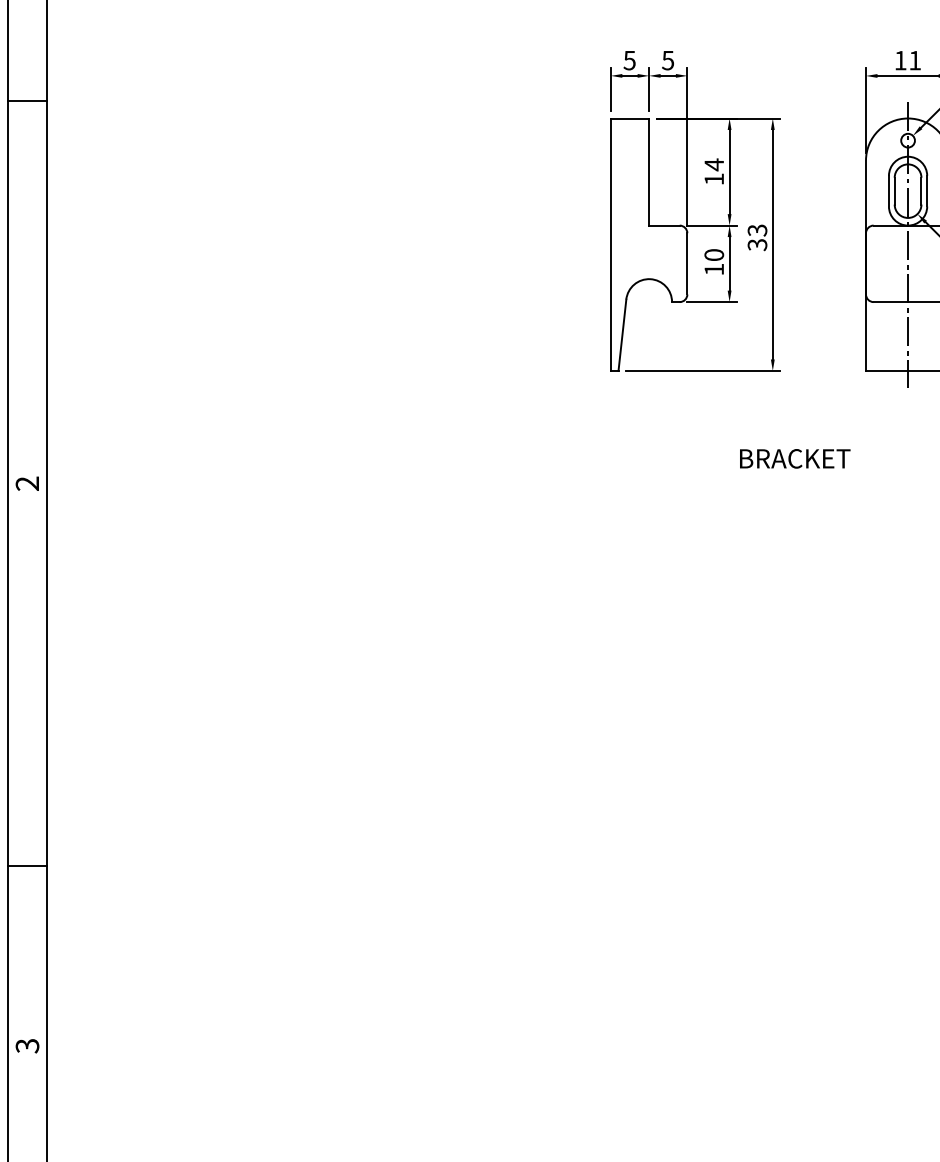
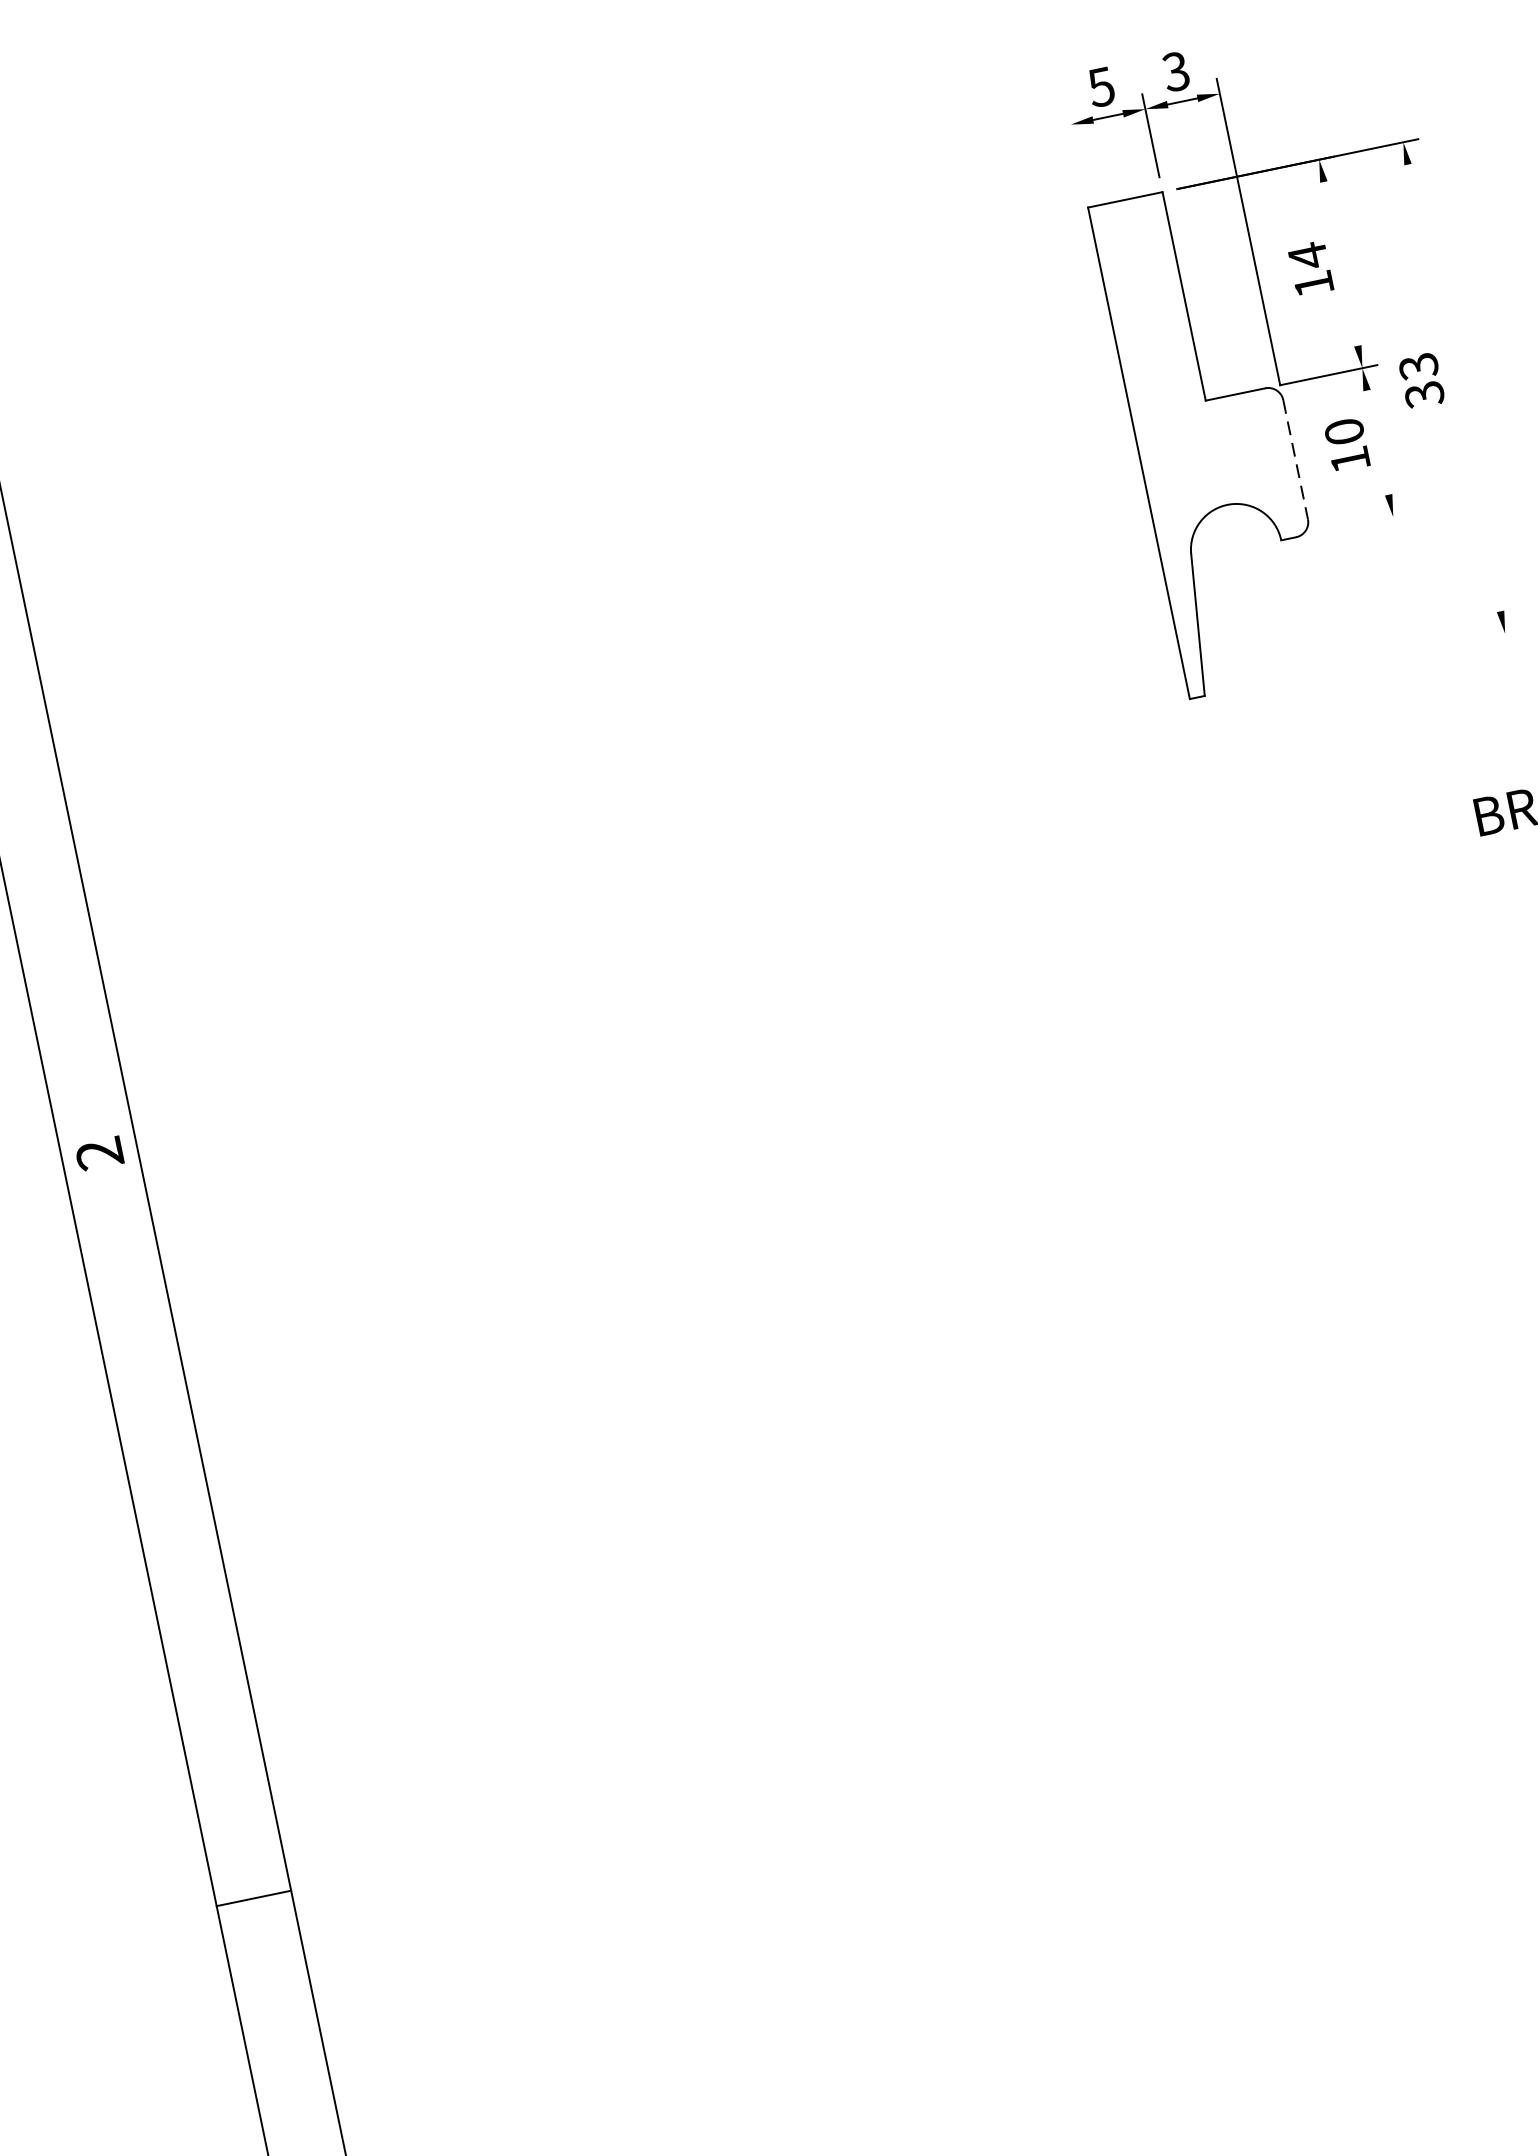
text: (667, 59) -> (1174, 69), 5 -> 3
line: (610, 89) -> (1075, 151), removed
line: (729, 171) -> (1340, 262), removed
line: (772, 244) -> (1453, 387), removed
line: (687, 263) -> (1295, 458), solid -> dashed
line: (729, 263) -> (1377, 442), removed
line: (712, 302) -> (1360, 524), removed
line: (703, 370) -> (1370, 660), removed

